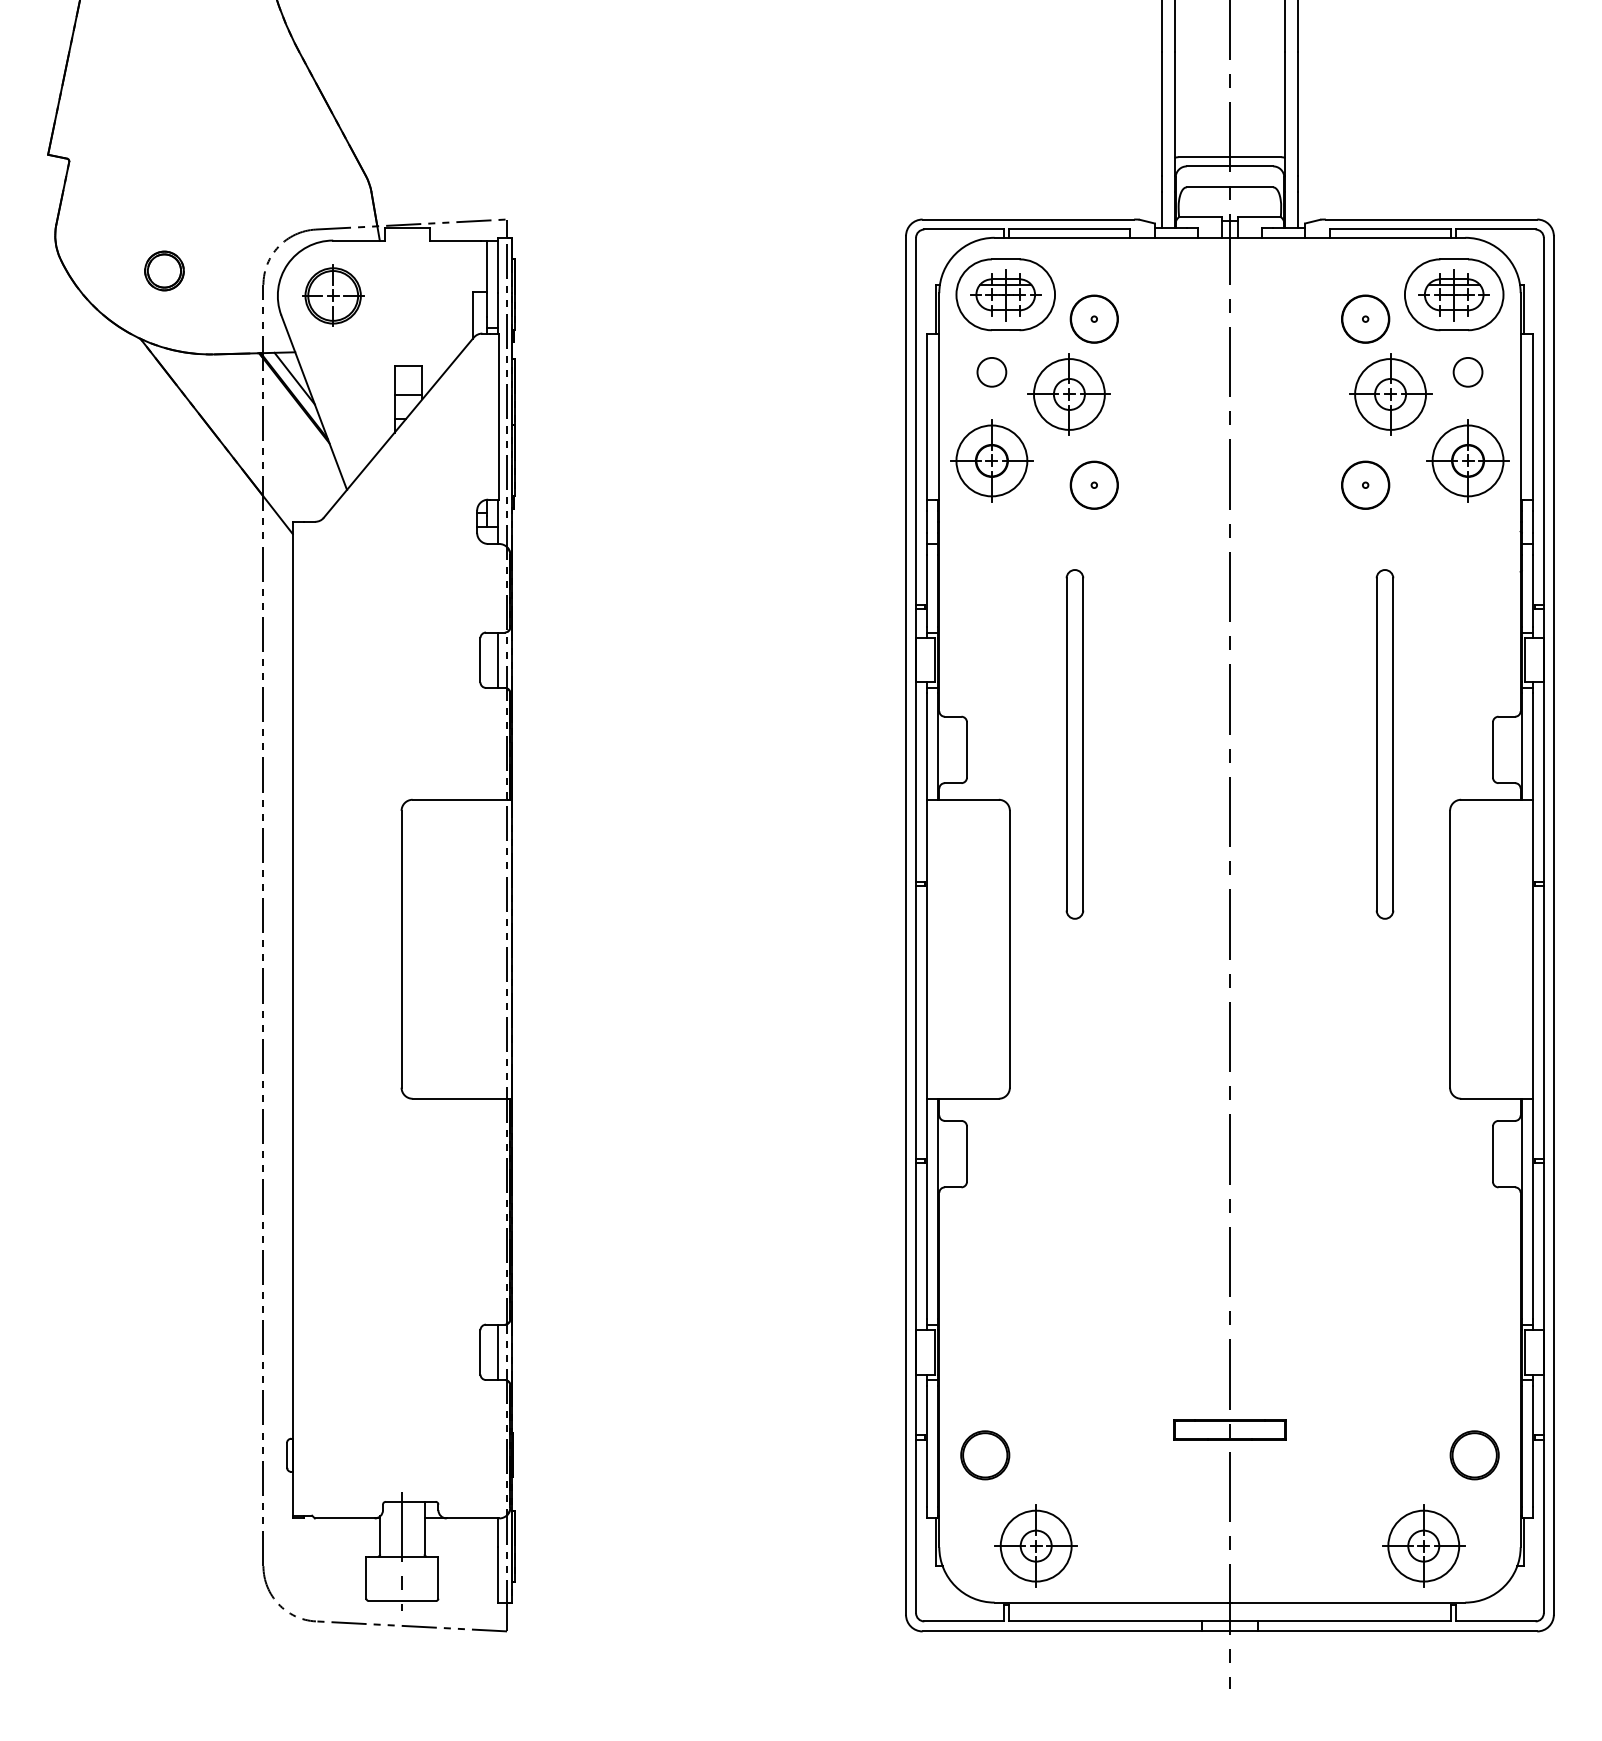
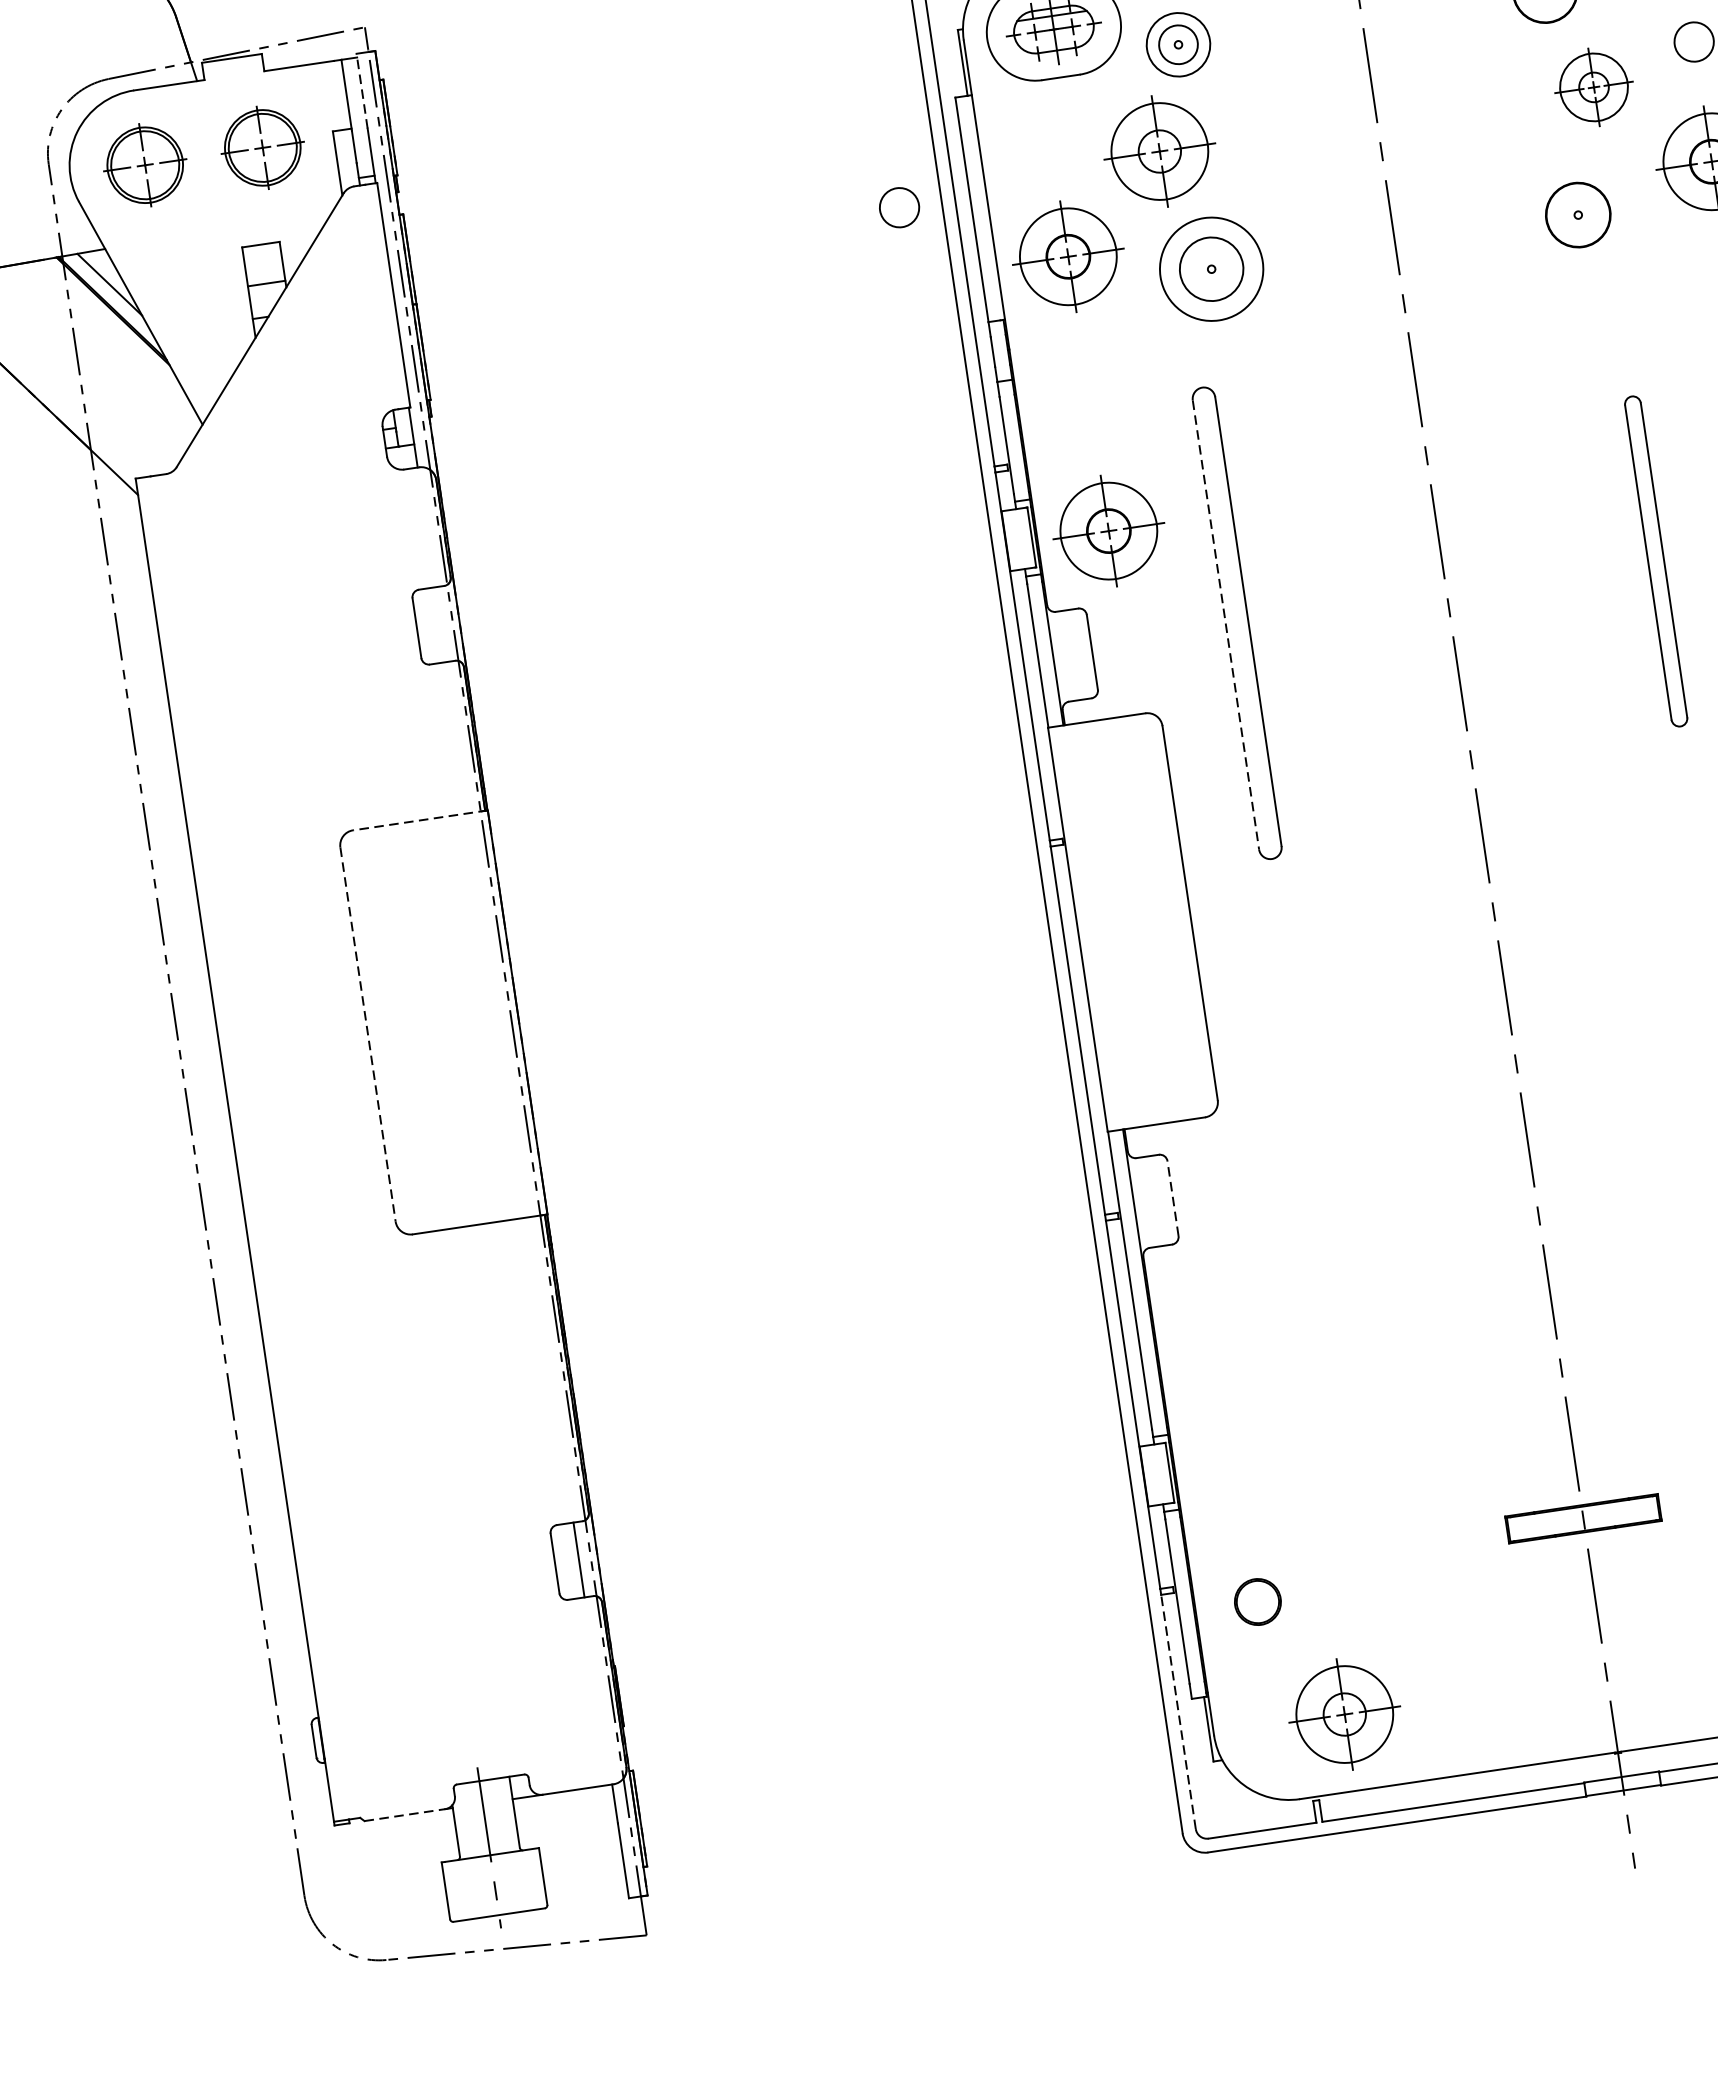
line: (498, 265) -> (362, 91), solid -> dashed
part: (420, 295) -> (263, 147), added
circle: (1093, 318) -> (1177, 44), size x0.6
circle: (991, 372) -> (899, 208), moved
part: (1390, 394) -> (1593, 87), size x0.7
circle: (1093, 484) -> (1210, 268), size x1.6
line: (498, 659) -> (441, 623), removed
part: (991, 663) -> (1108, 530), added
line: (1066, 744) -> (1225, 625), solid -> dashed
part: (1384, 744) -> (1655, 561), size x0.7
line: (462, 799) -> (420, 819), solid -> dashed
line: (401, 949) -> (367, 1034), solid -> dashed
line: (966, 1154) -> (1172, 1199), solid -> dashed
part: (985, 1455) -> (1258, 1602), size x0.7
line: (344, 1518) -> (404, 1815), solid -> dashed
line: (916, 1526) -> (1179, 1711), solid -> dashed

